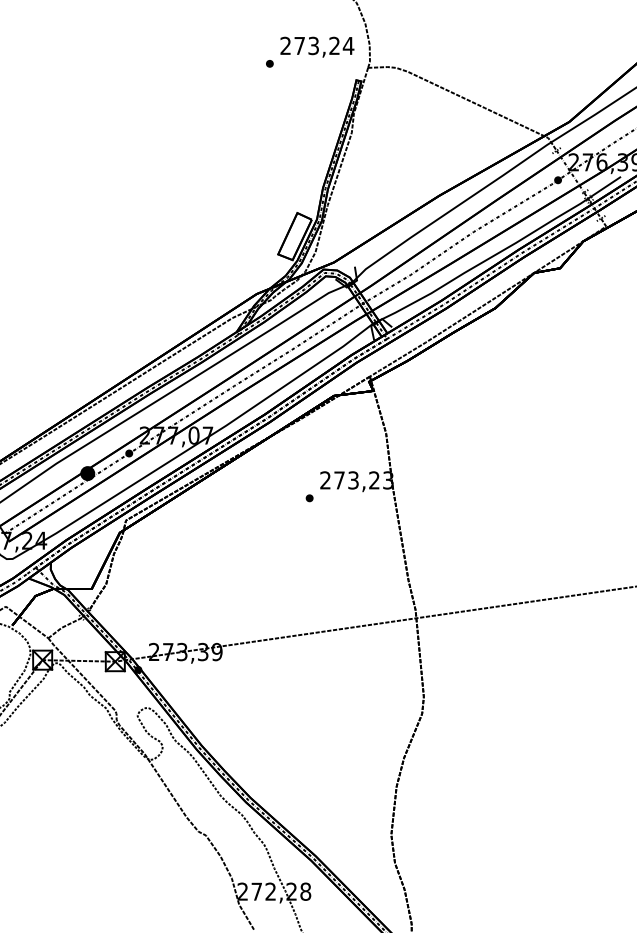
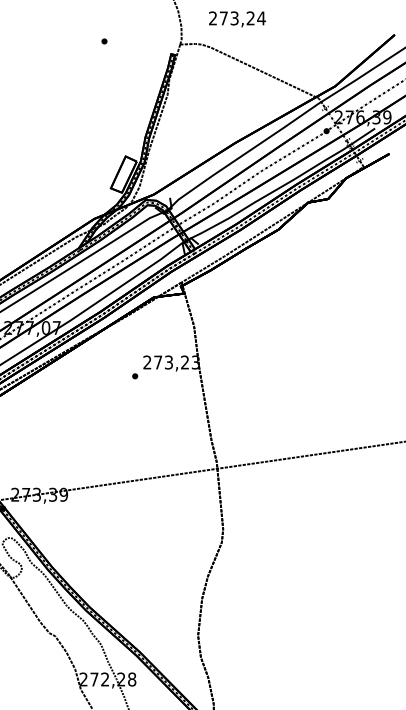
text: (317, 46) -> (237, 18), moved

